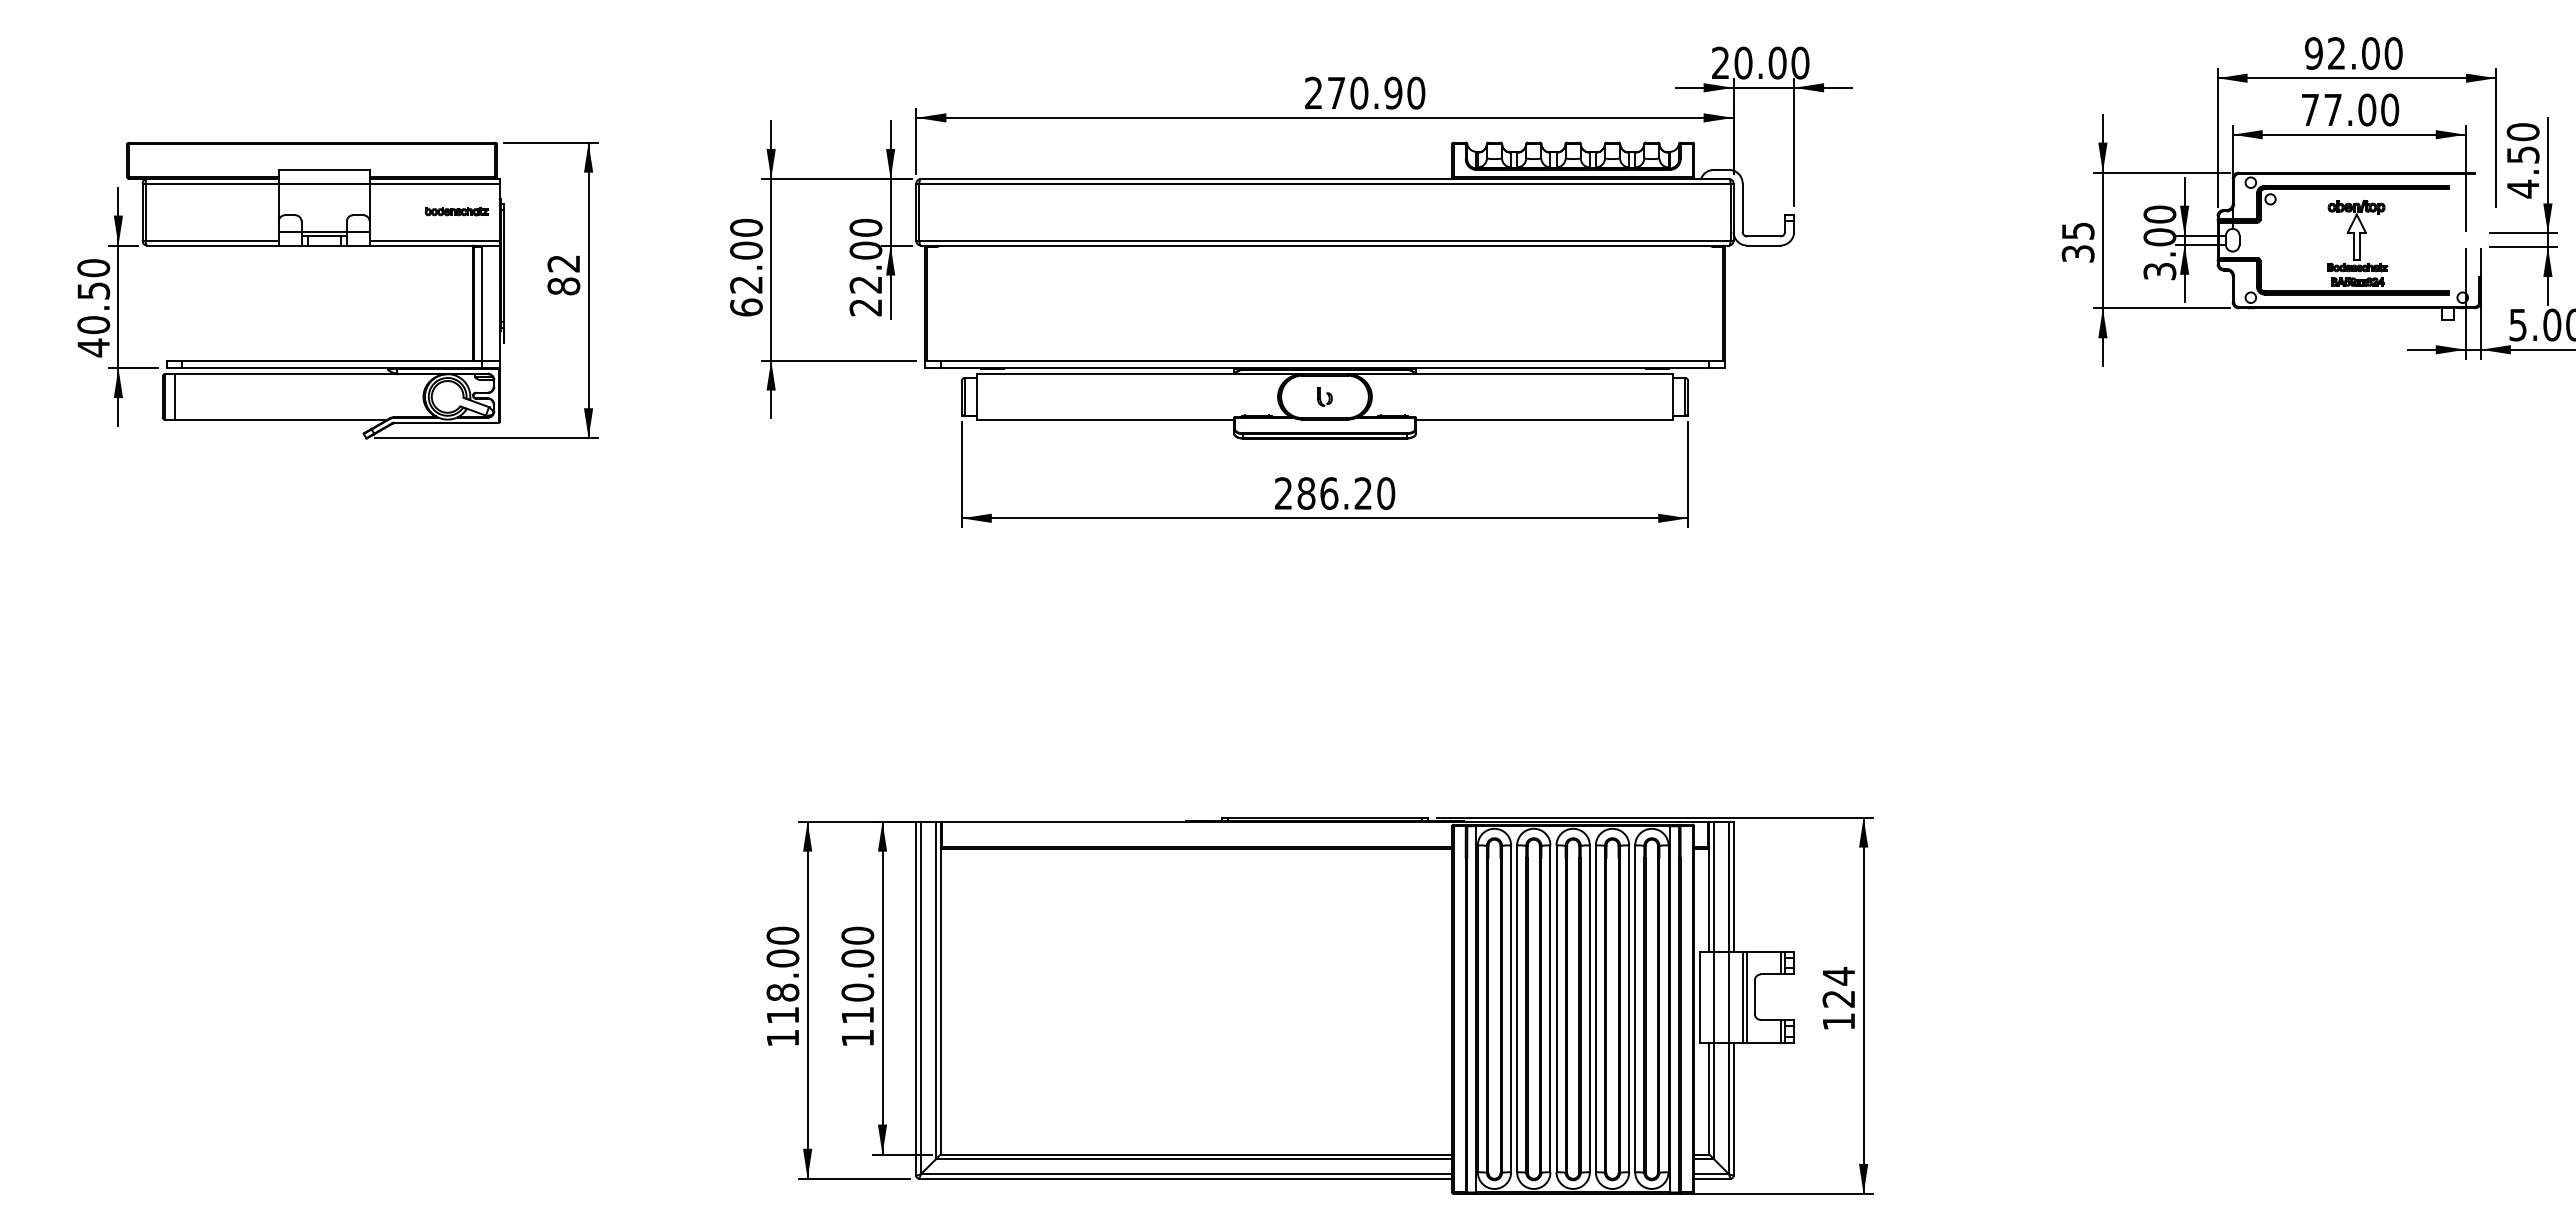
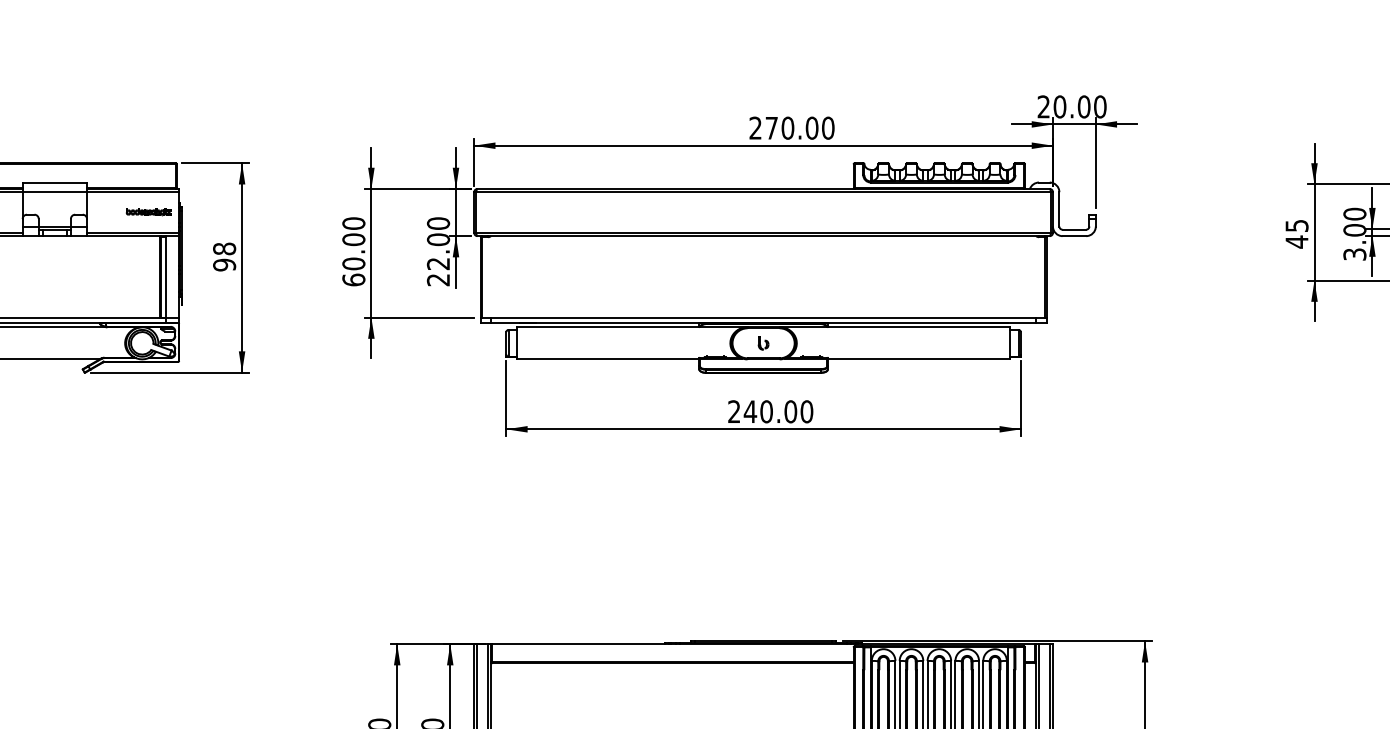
text: (1393, 92) -> (812, 127), 270.90 -> 270.00
text: (2077, 253) -> (1296, 241), 35 -> 45
text: (563, 274) -> (224, 256), 82 -> 98
text: (746, 284) -> (353, 263), 62.00 -> 60.00
text: (1334, 493) -> (770, 411), 286.20 -> 240.00

